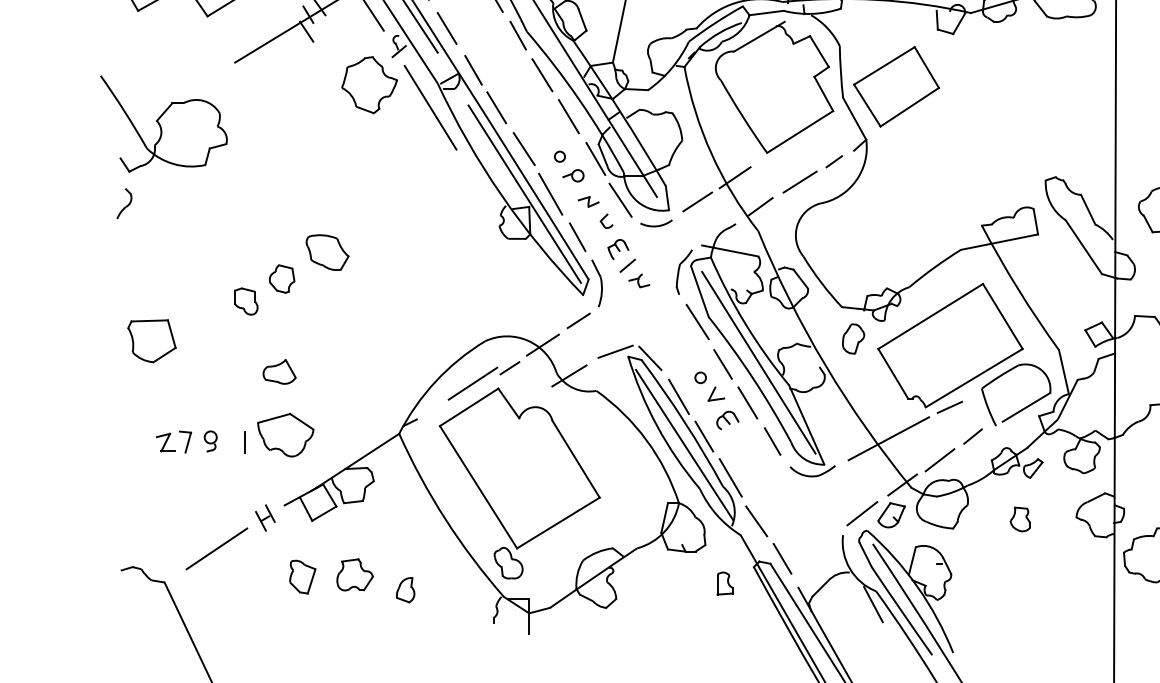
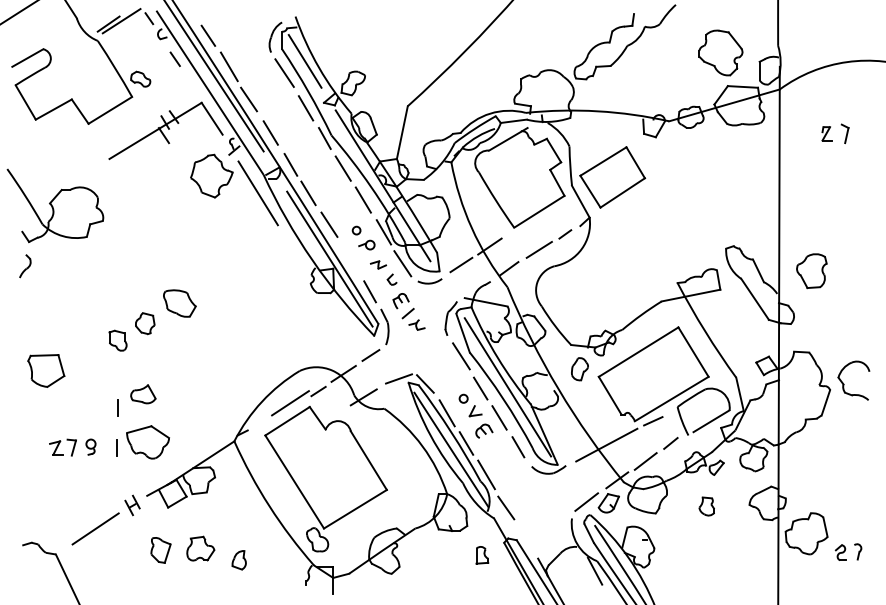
line: (550, 193) -> (349, 258), removed
line: (245, 389) -> (117, 407), added
line: (781, 558) -> (525, 536), removed

